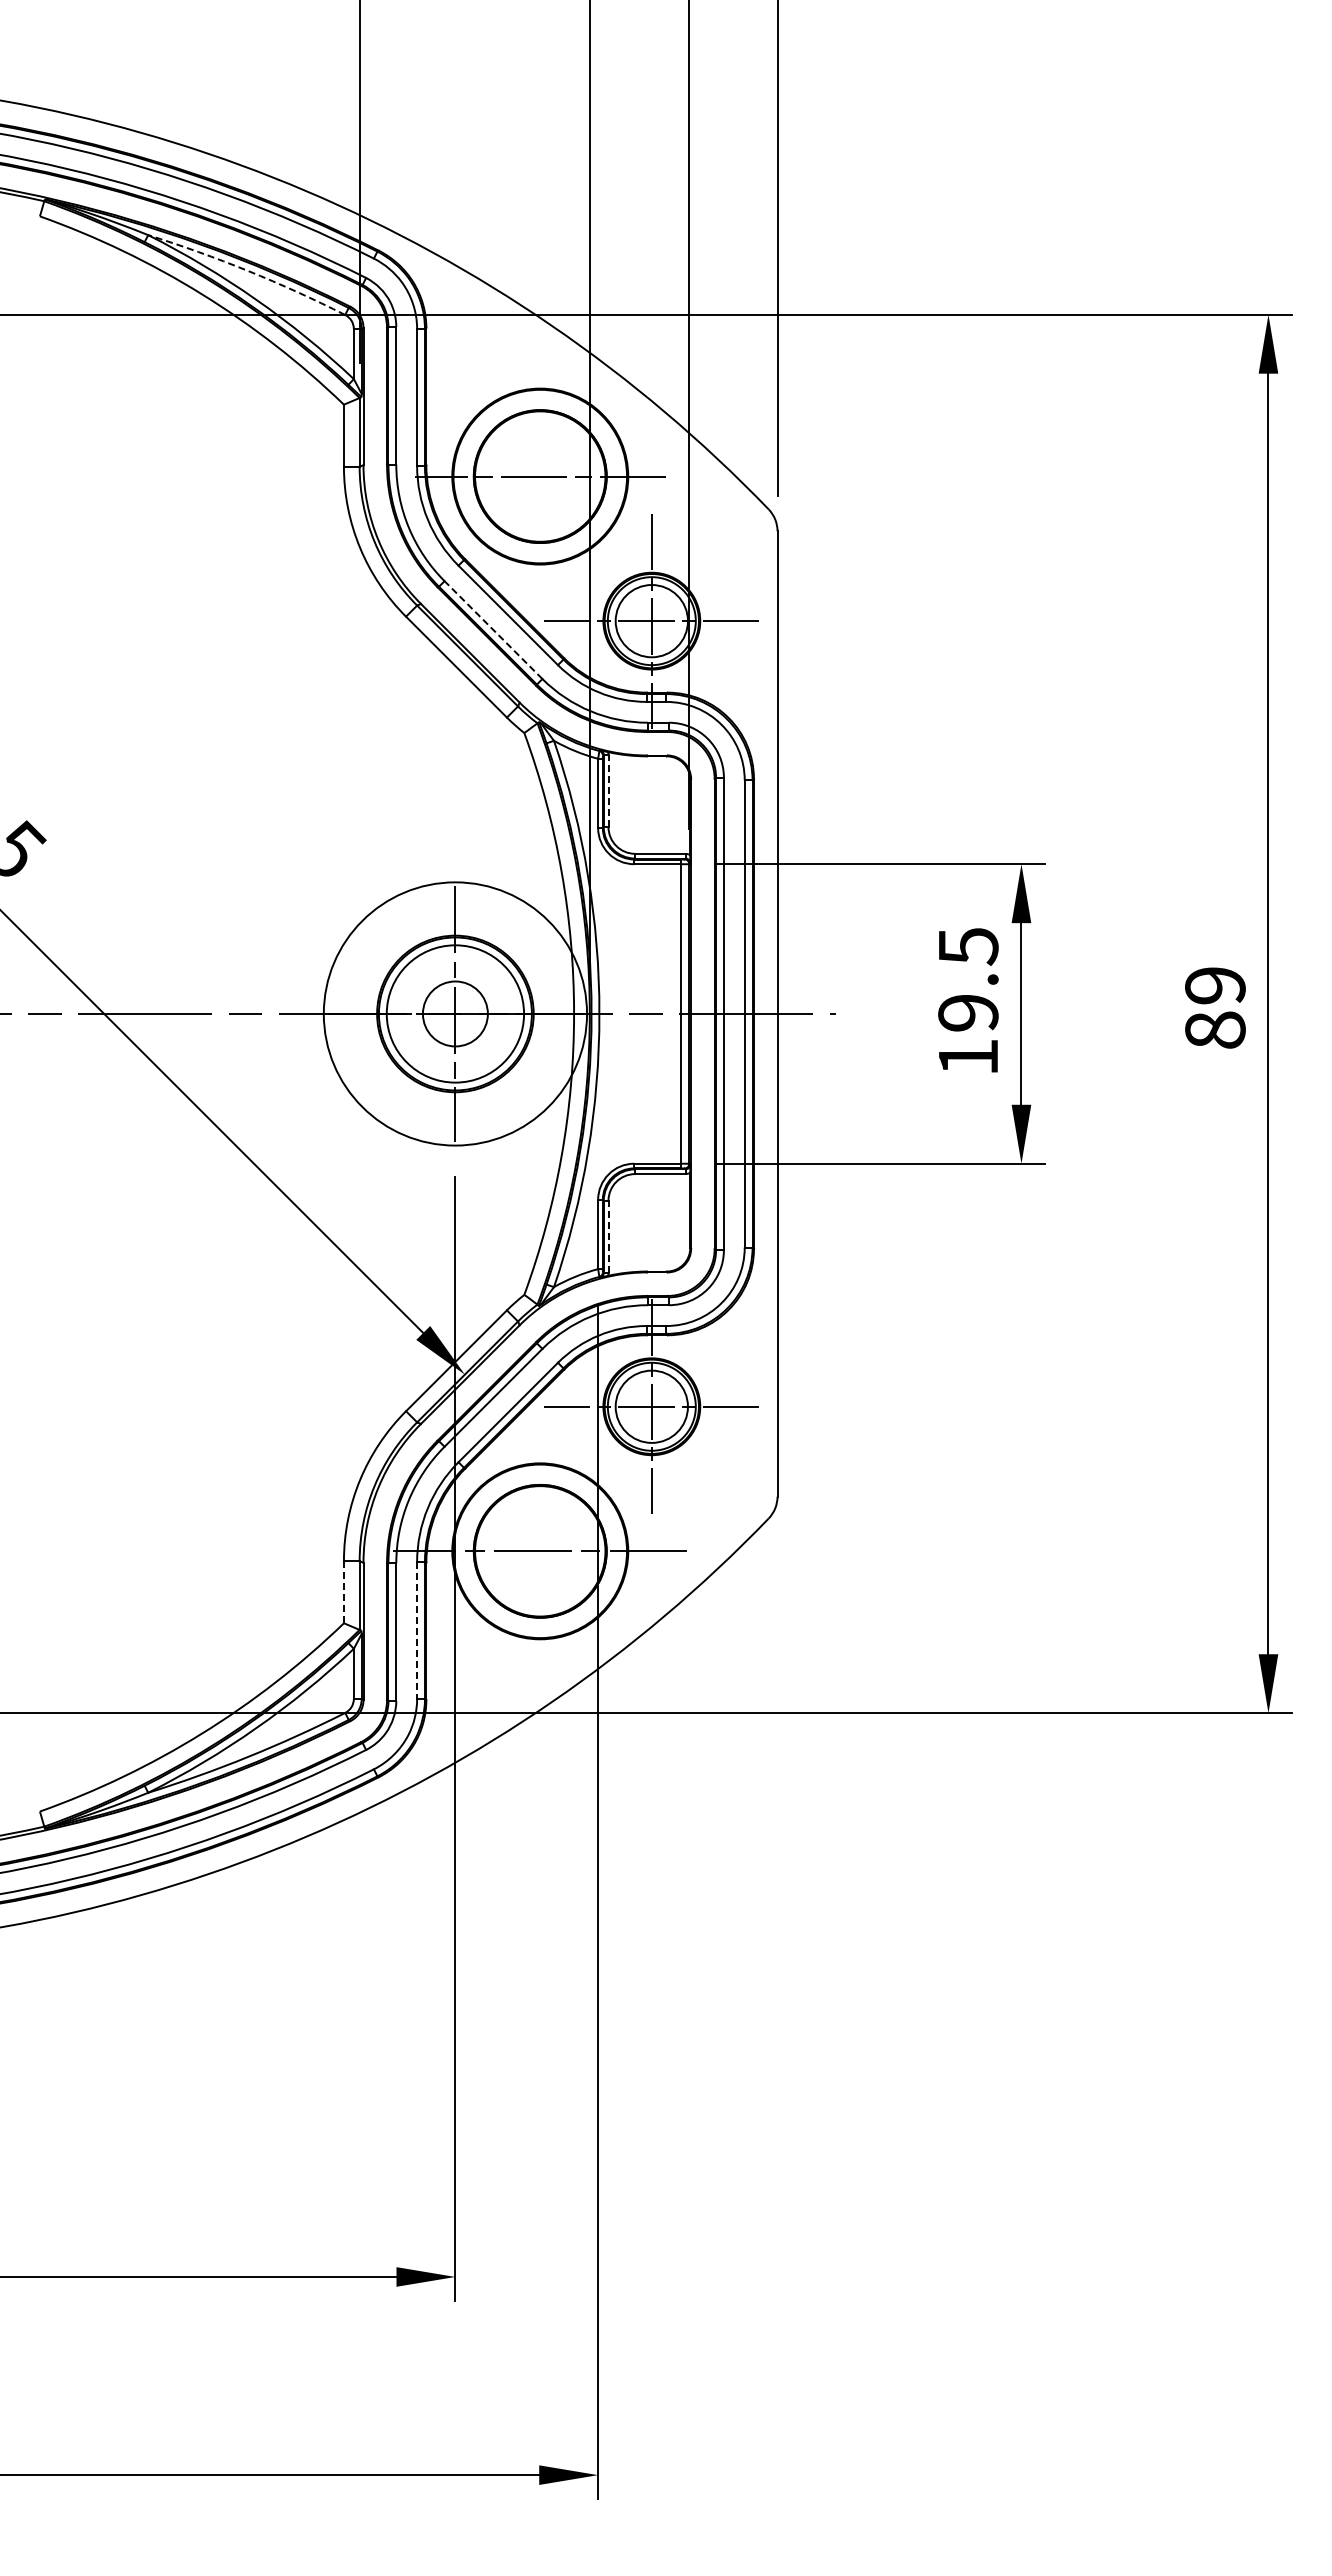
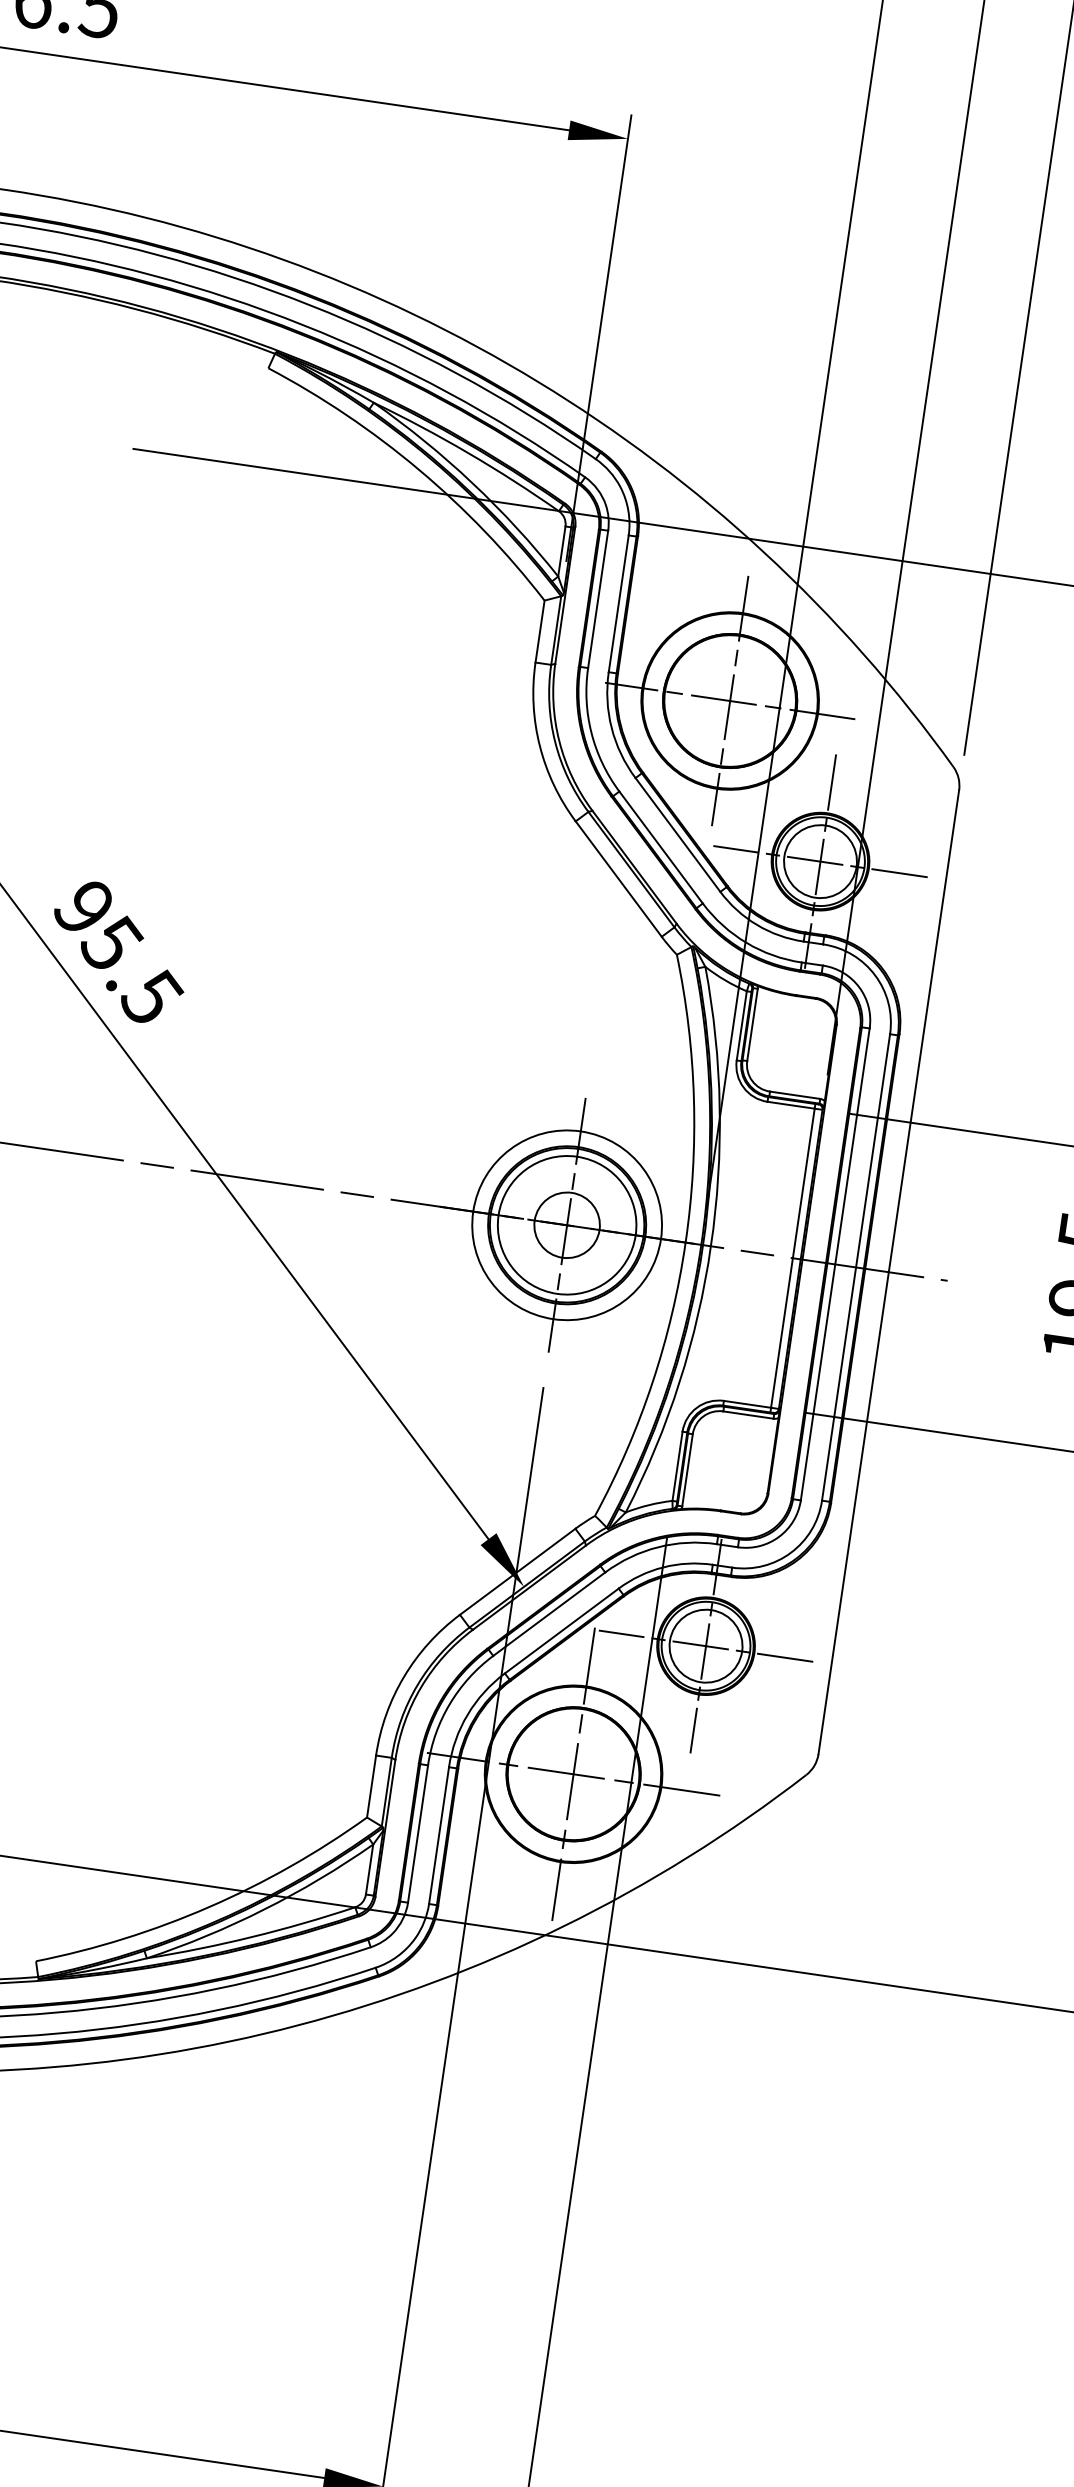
arc: (248, 271) -> (468, 453), dashed -> solid
line: (540, 476) -> (730, 700), added
line: (493, 629) -> (661, 846), dashed -> solid
line: (608, 790) -> (752, 1024), dashed -> solid
circle: (455, 1013) -> (567, 1224), size x0.71
line: (608, 1236) -> (687, 1469), dashed -> solid
line: (540, 1551) -> (573, 1774), added
line: (343, 1592) -> (371, 1786), dashed -> solid
line: (417, 1631) -> (439, 1836), dashed -> solid

